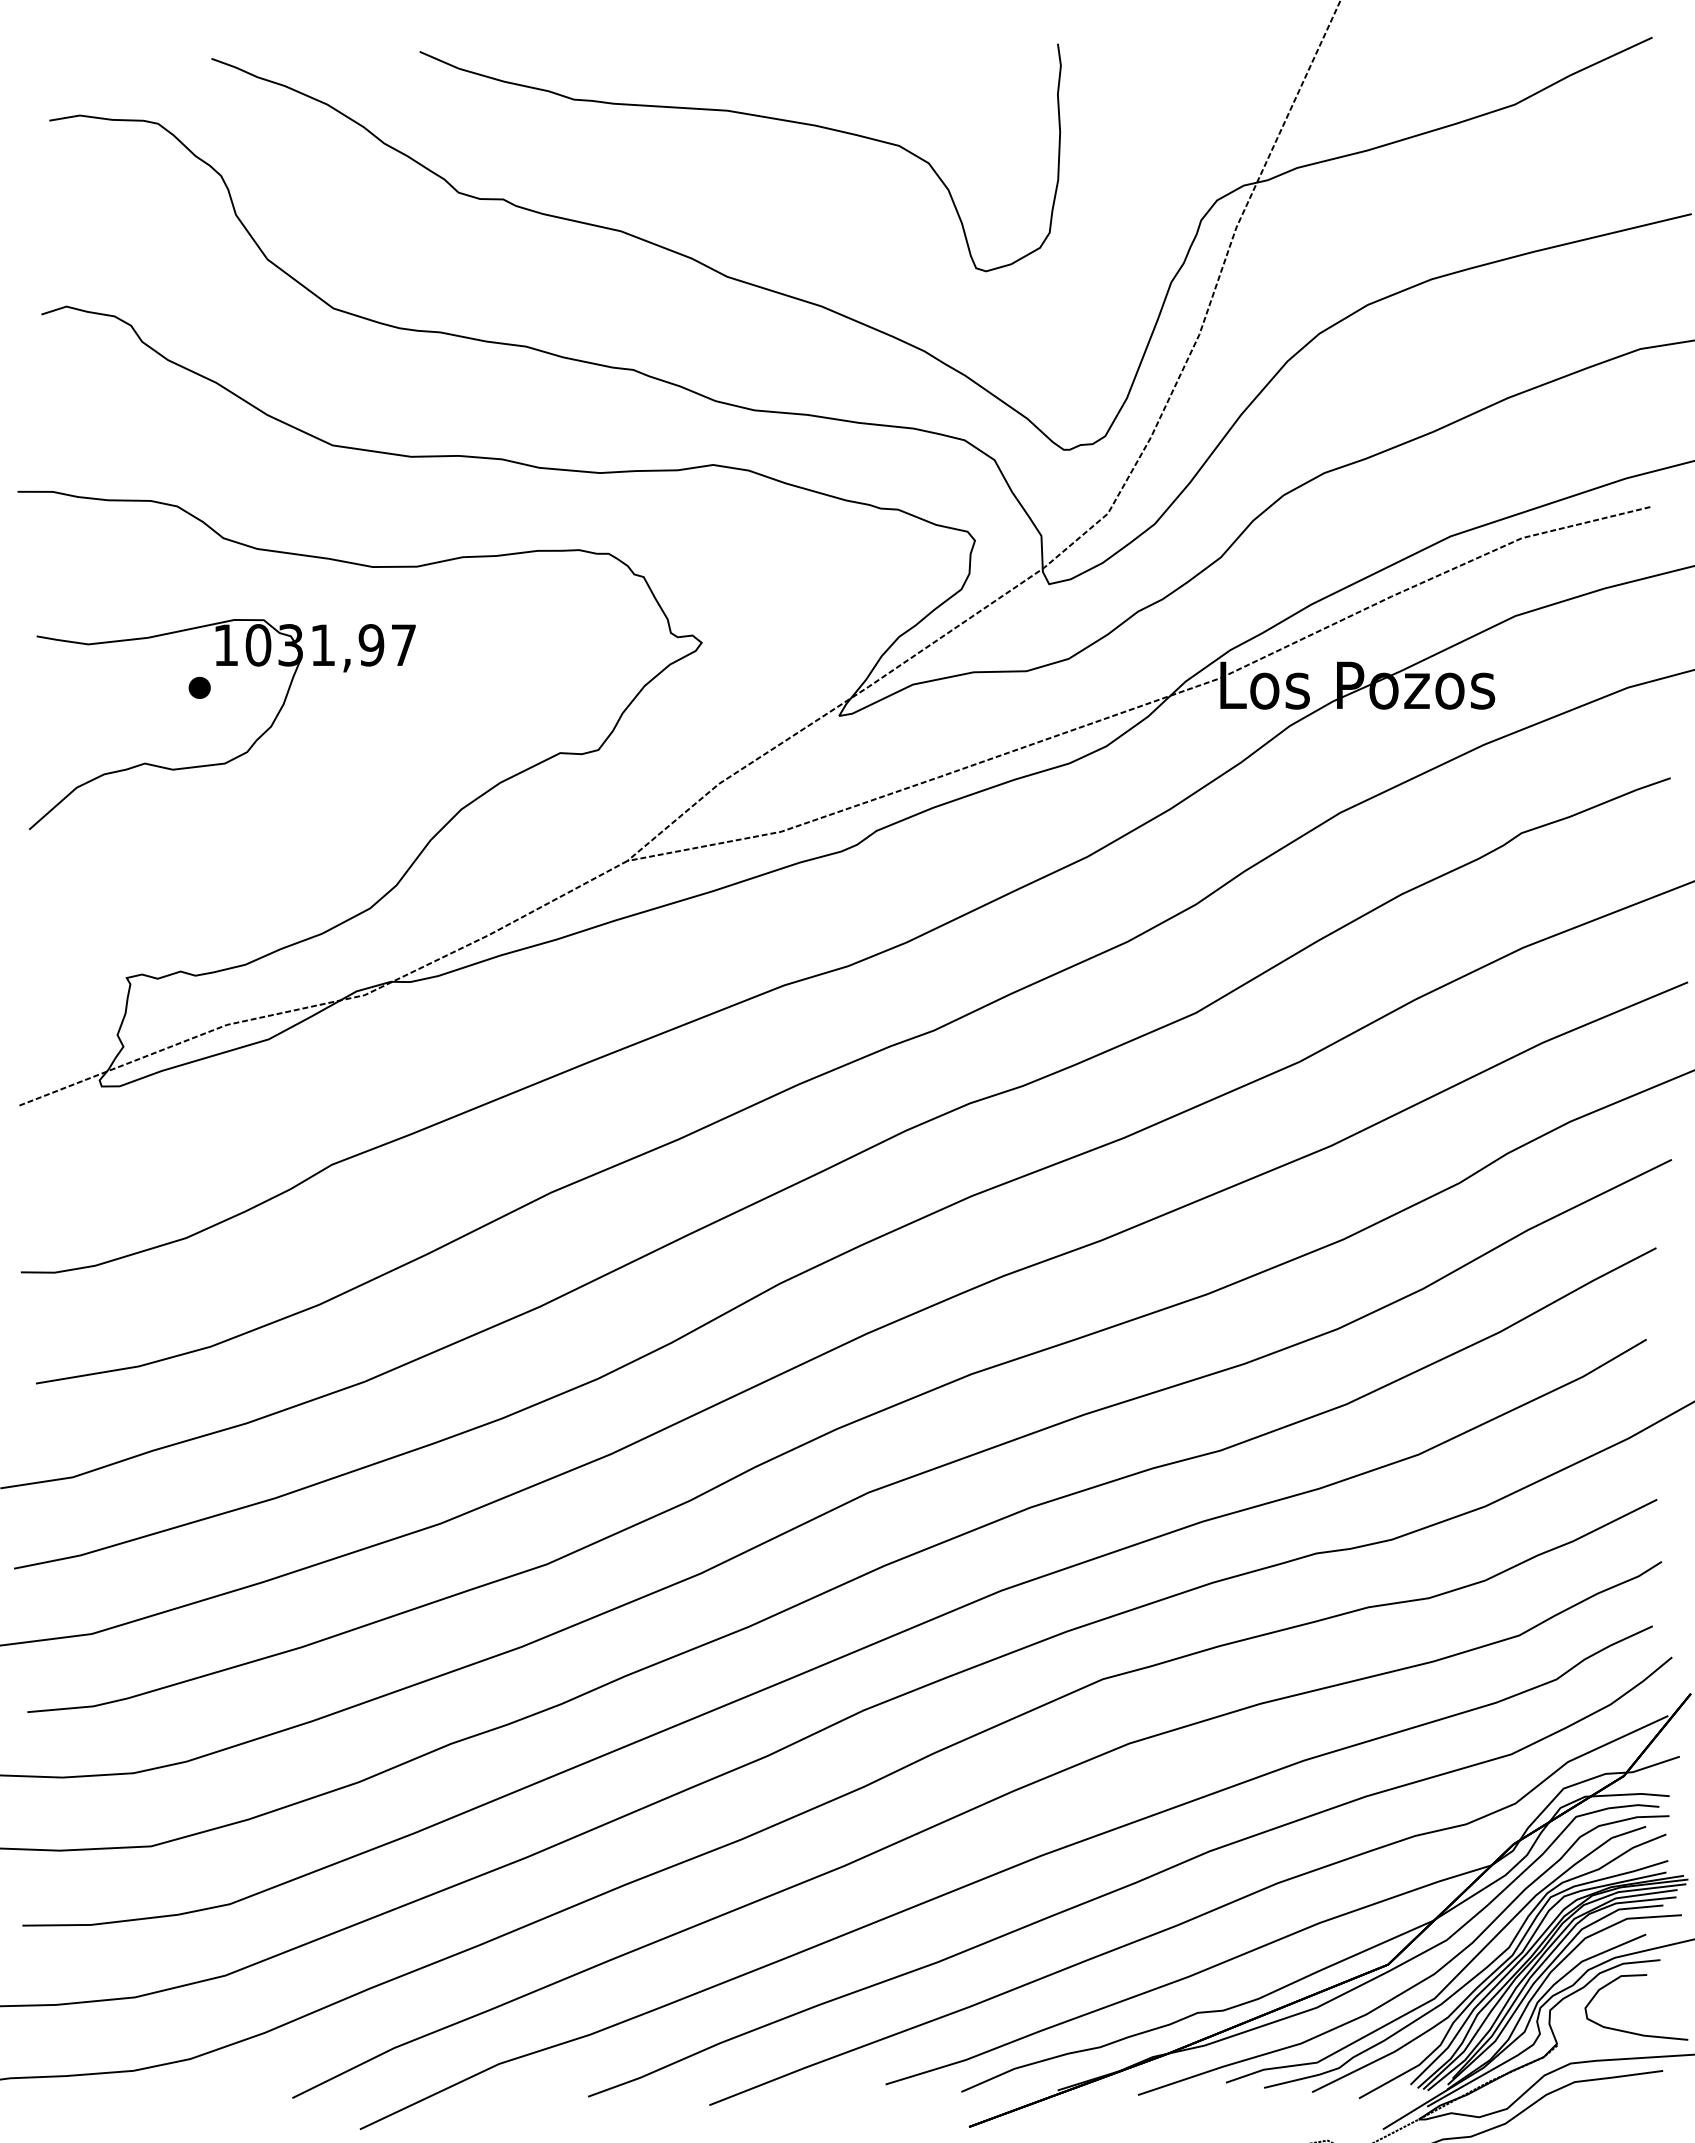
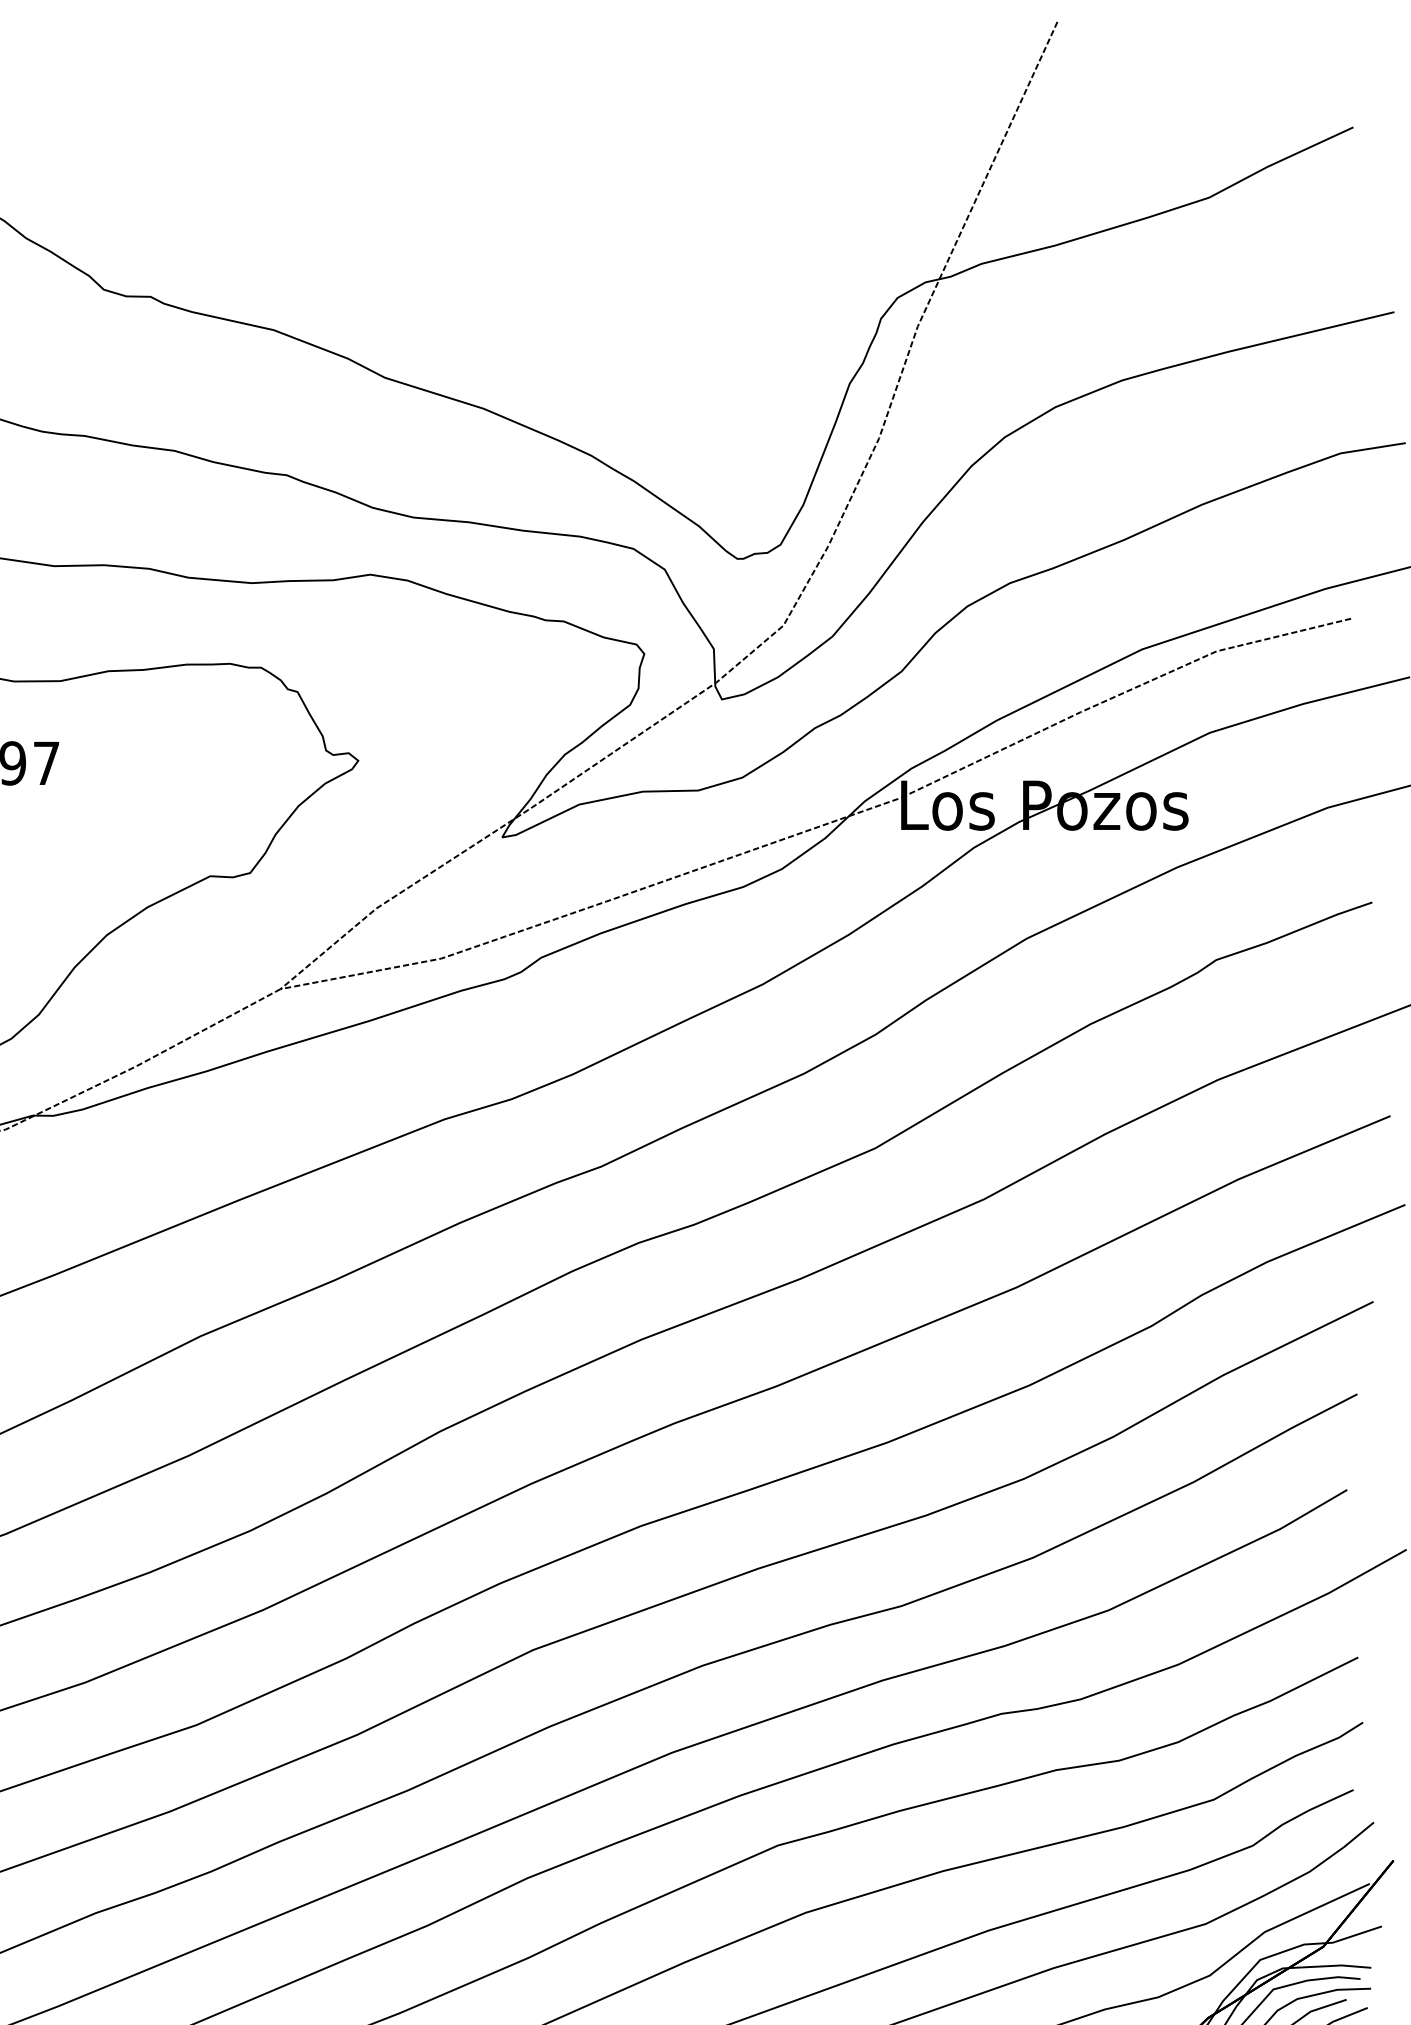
curve: (748, 115) -> (407, 208), removed

